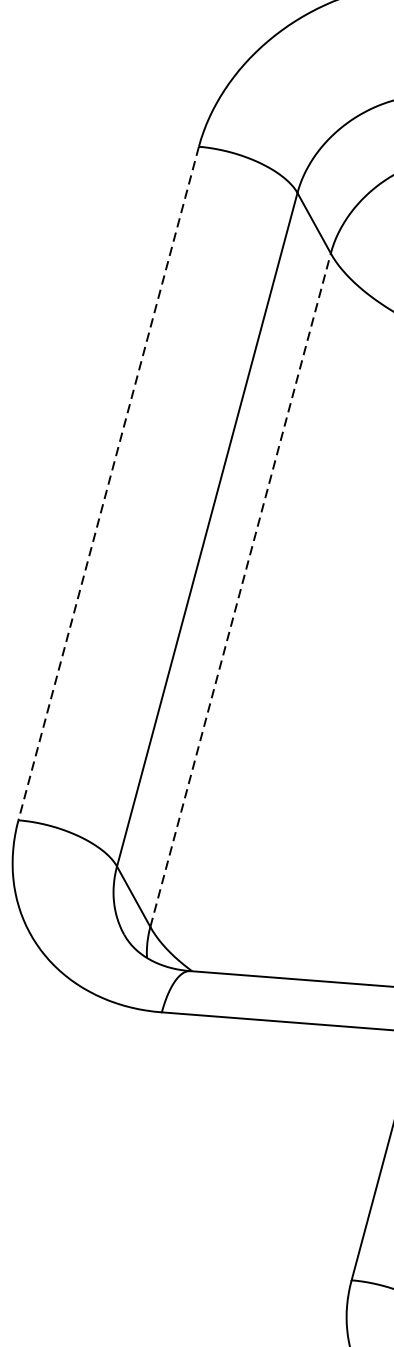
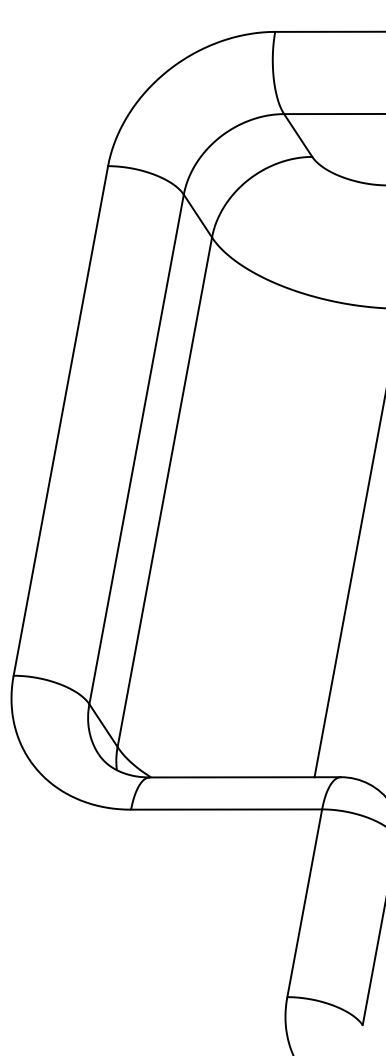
line: (108, 484) -> (60, 421), dashed -> solid
line: (240, 589) -> (164, 491), dashed -> solid

